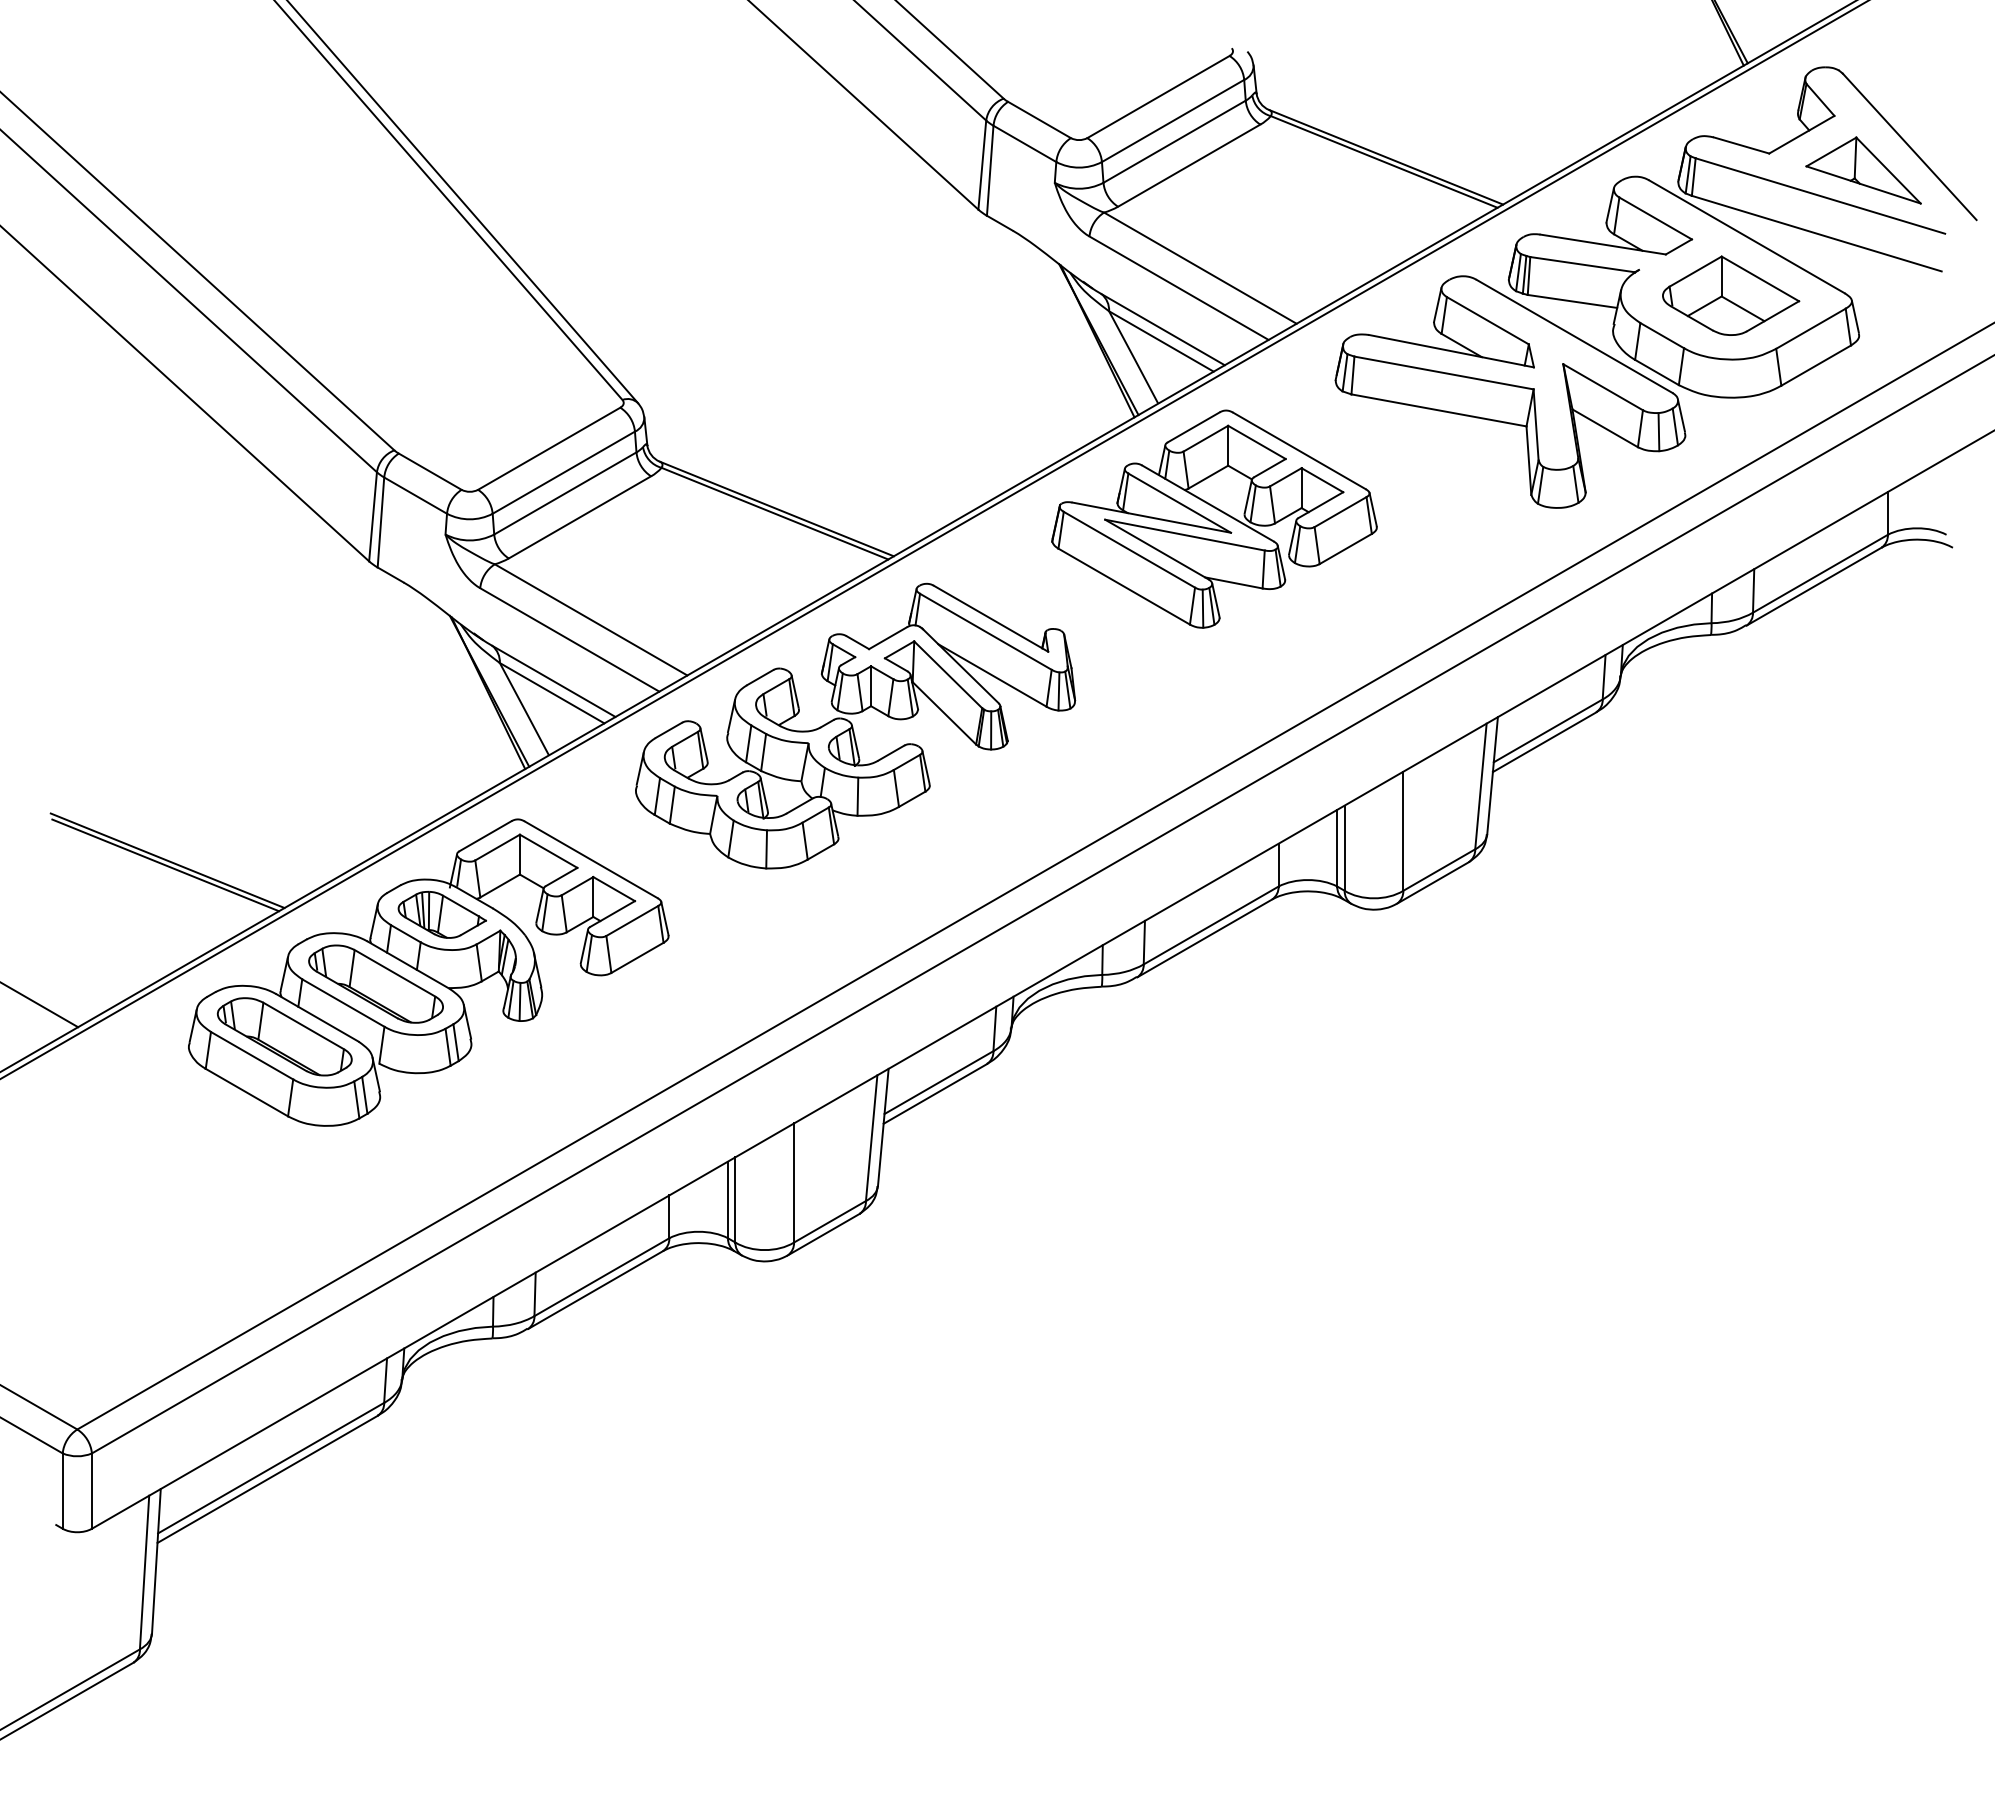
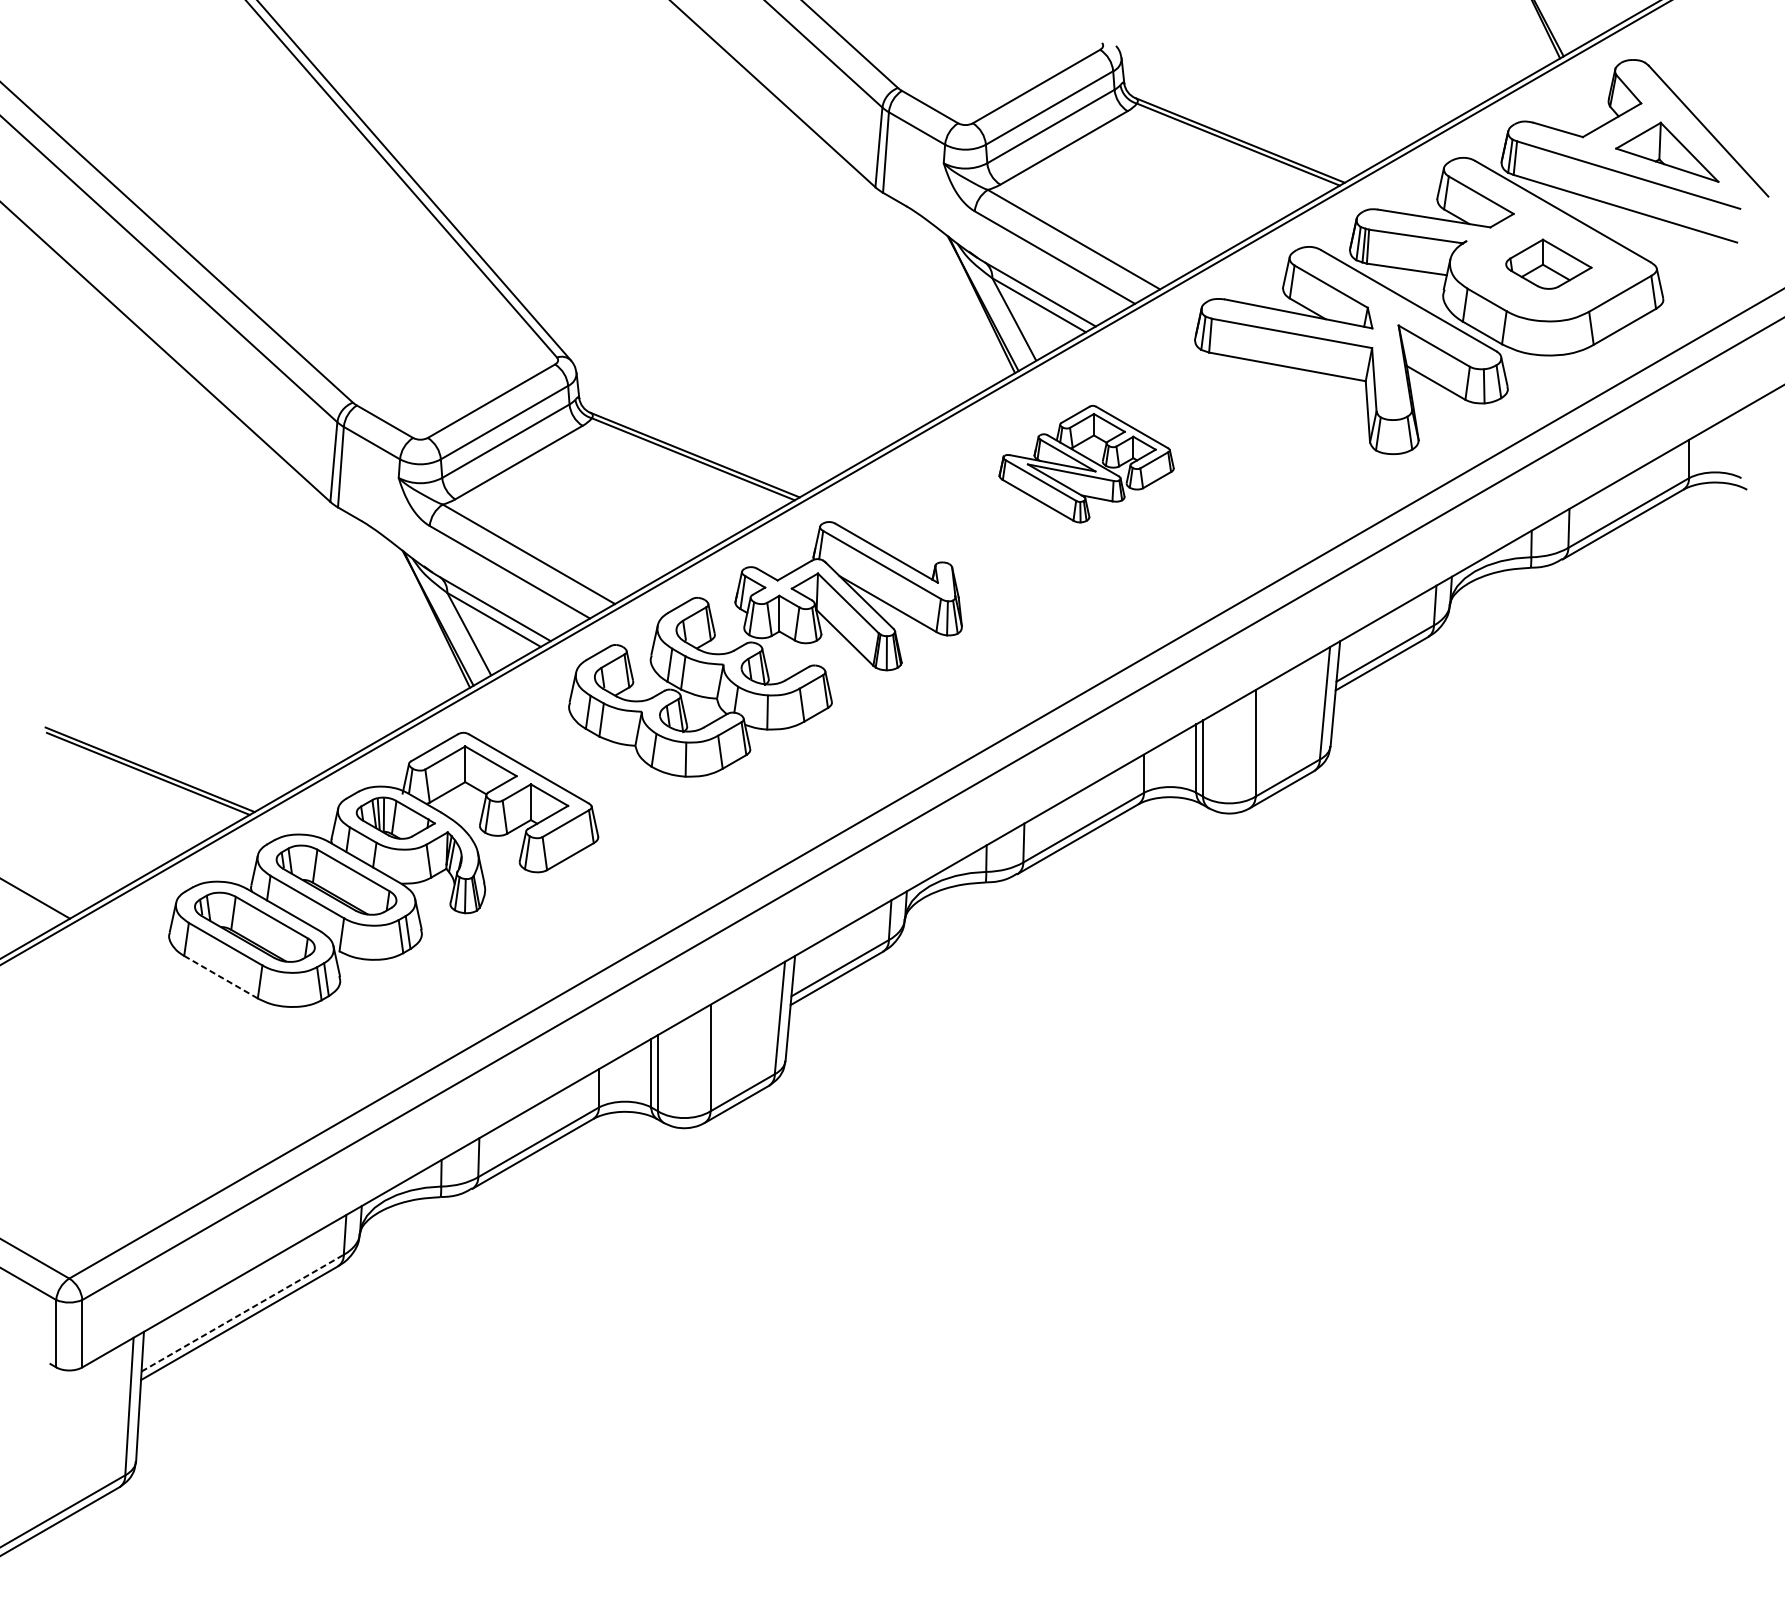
part: (1731, 295) -> (1549, 264), size x0.7
part: (1214, 518) -> (1086, 463), size x0.6
line: (246, 1092) -> (220, 977), solid -> dashed
line: (271, 1468) -> (243, 1313), solid -> dashed

